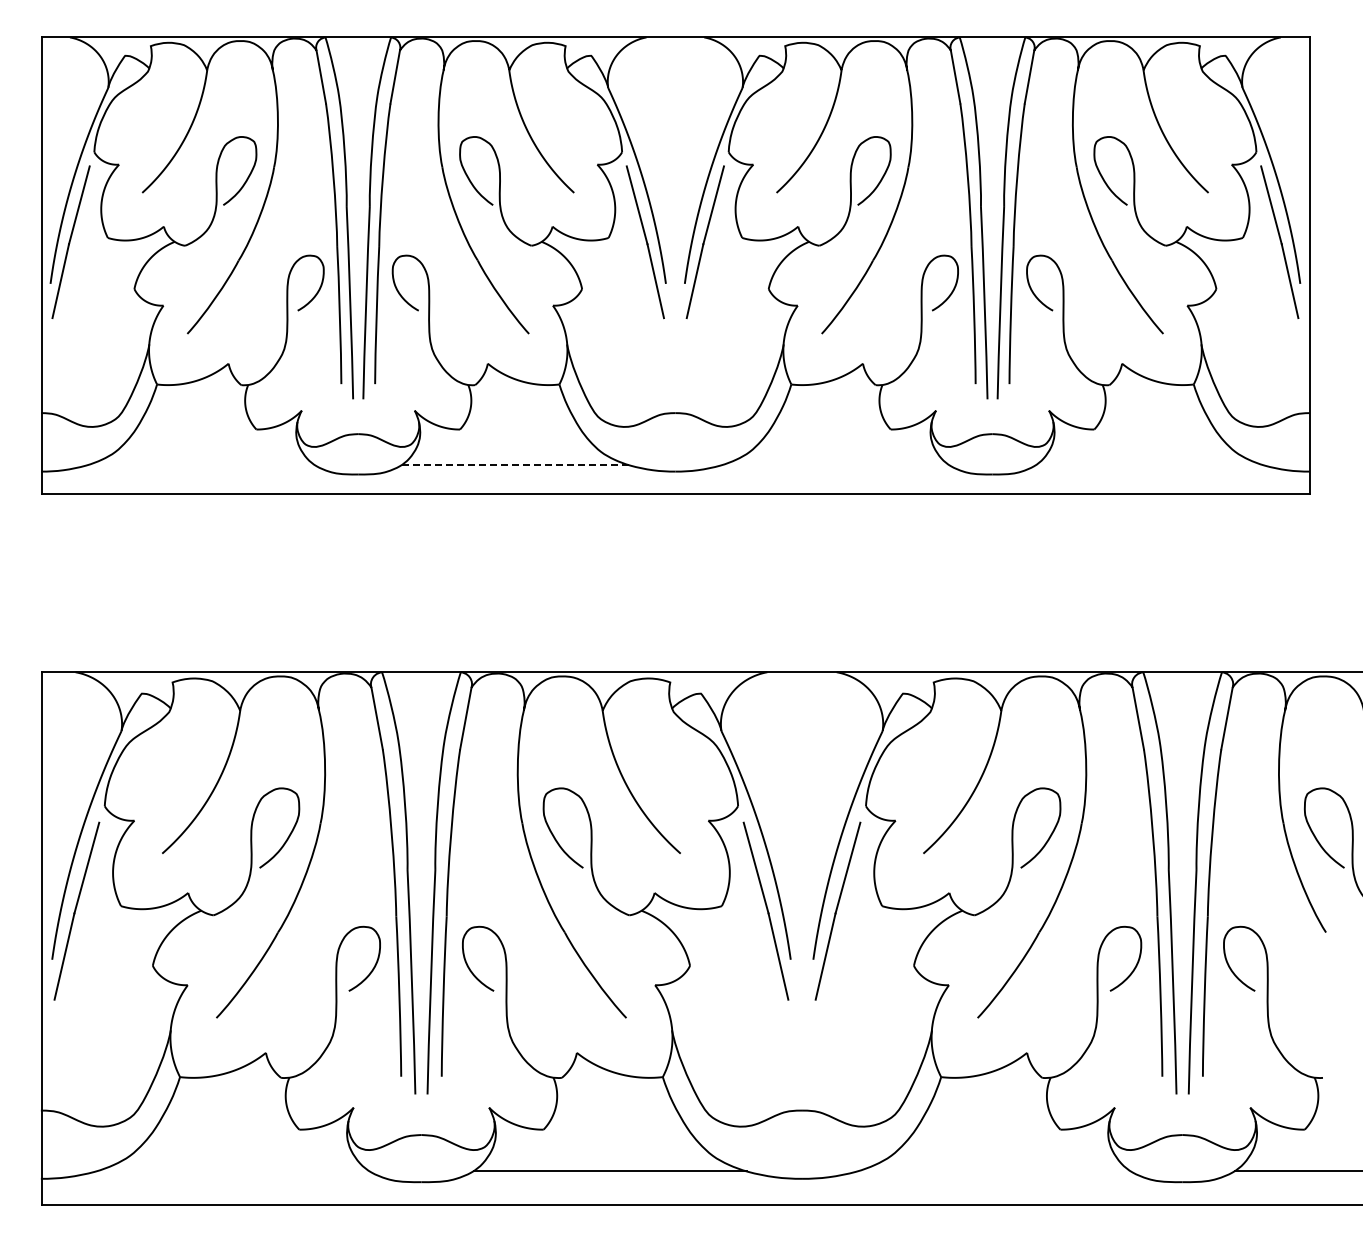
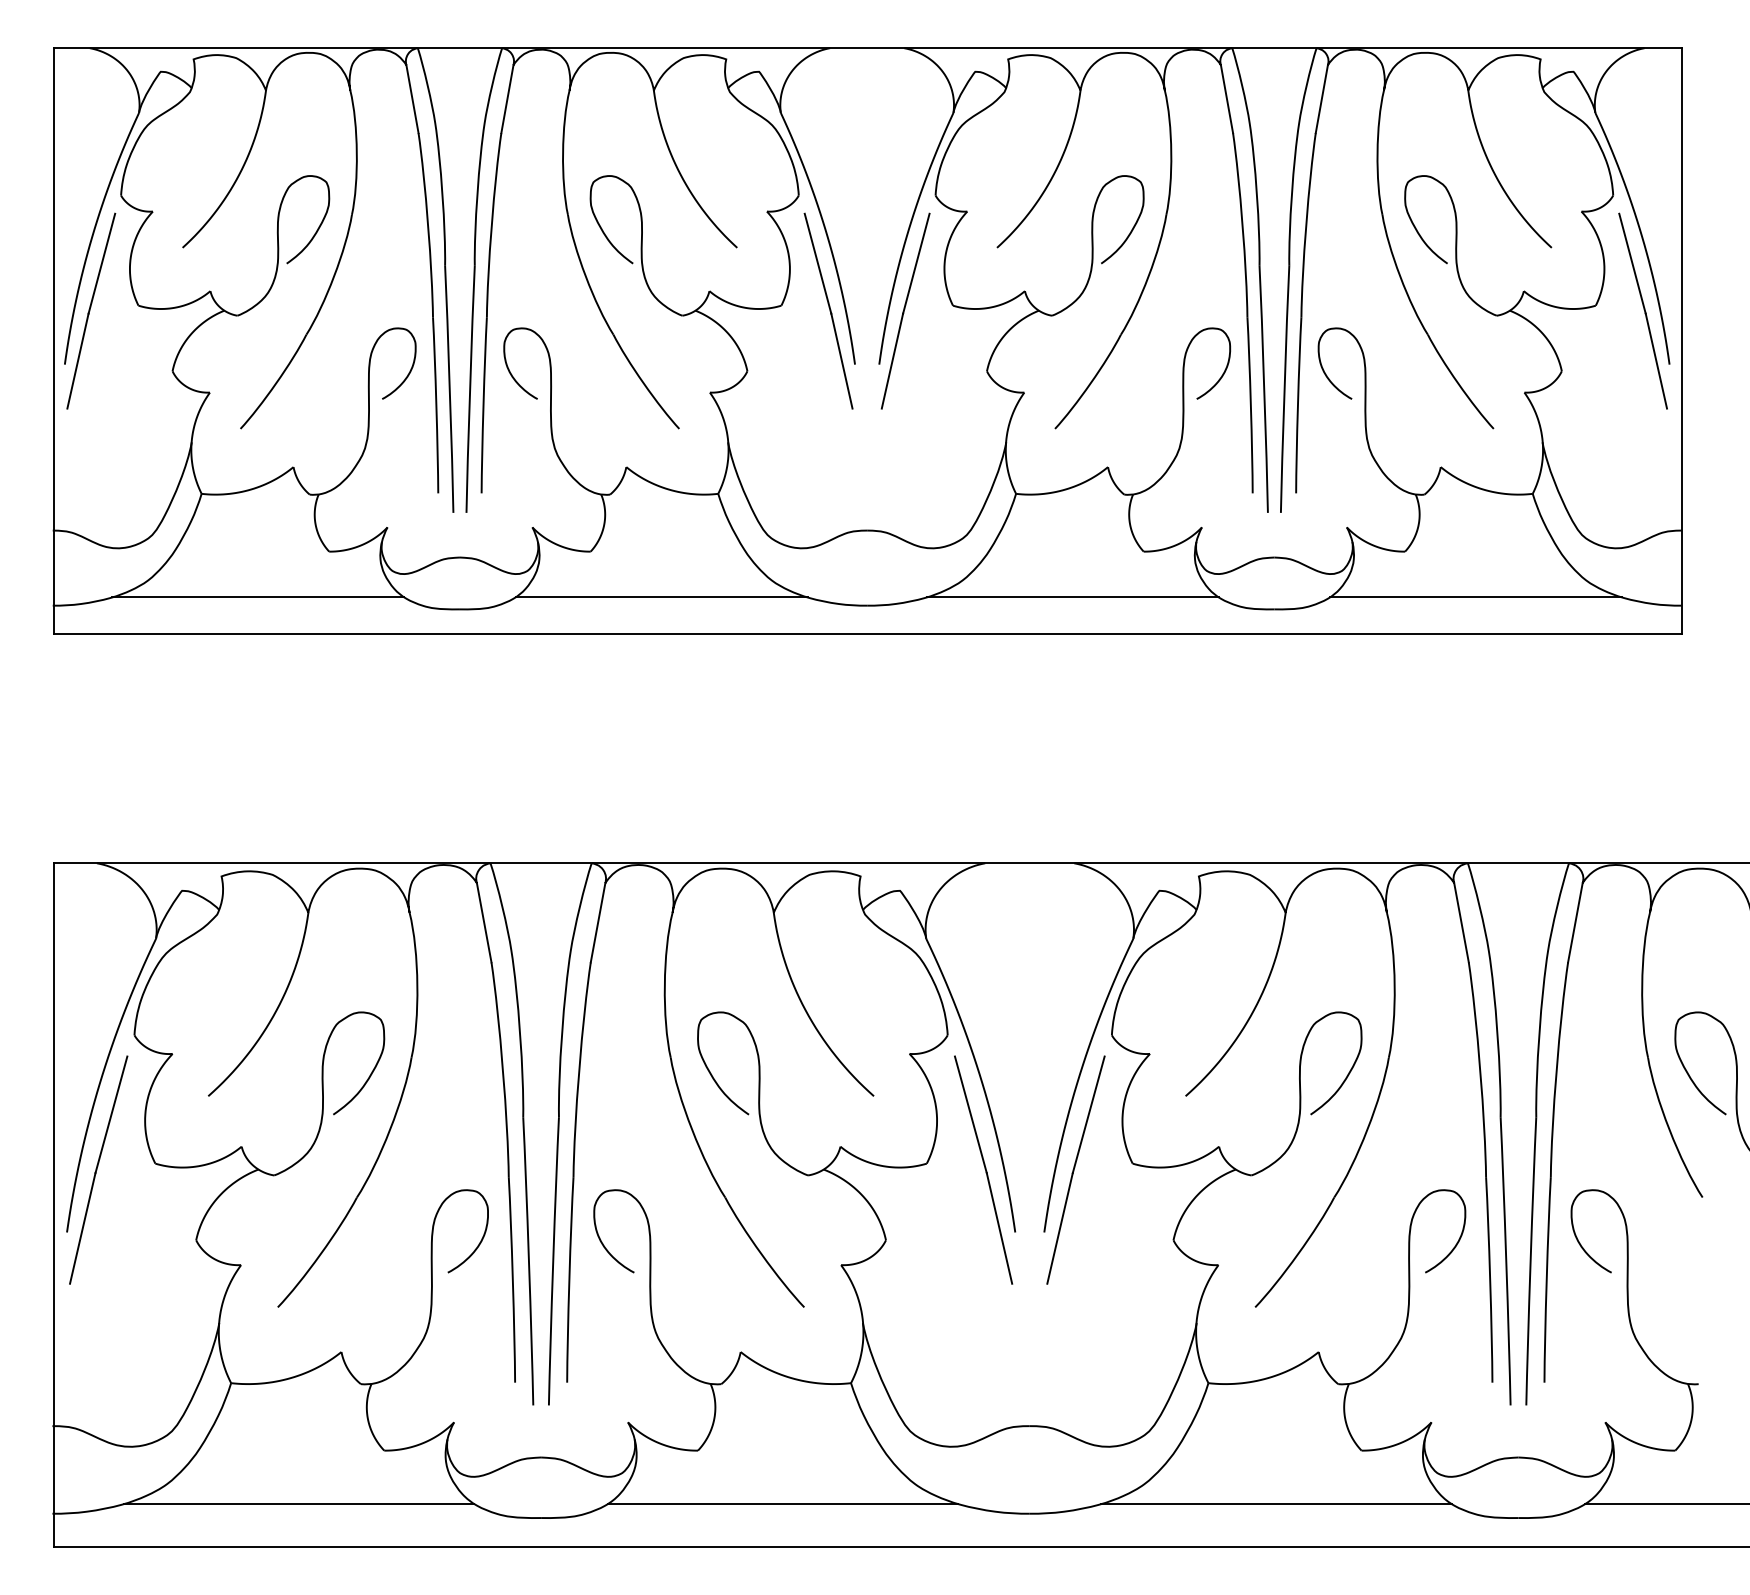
line: (200, 465) -> (257, 597), added
line: (515, 465) -> (661, 597), dashed -> solid
line: (835, 465) -> (1072, 597), added
line: (1149, 465) -> (1475, 597), added
line: (232, 1171) -> (298, 1504), added
line: (993, 1171) -> (1275, 1504), added

